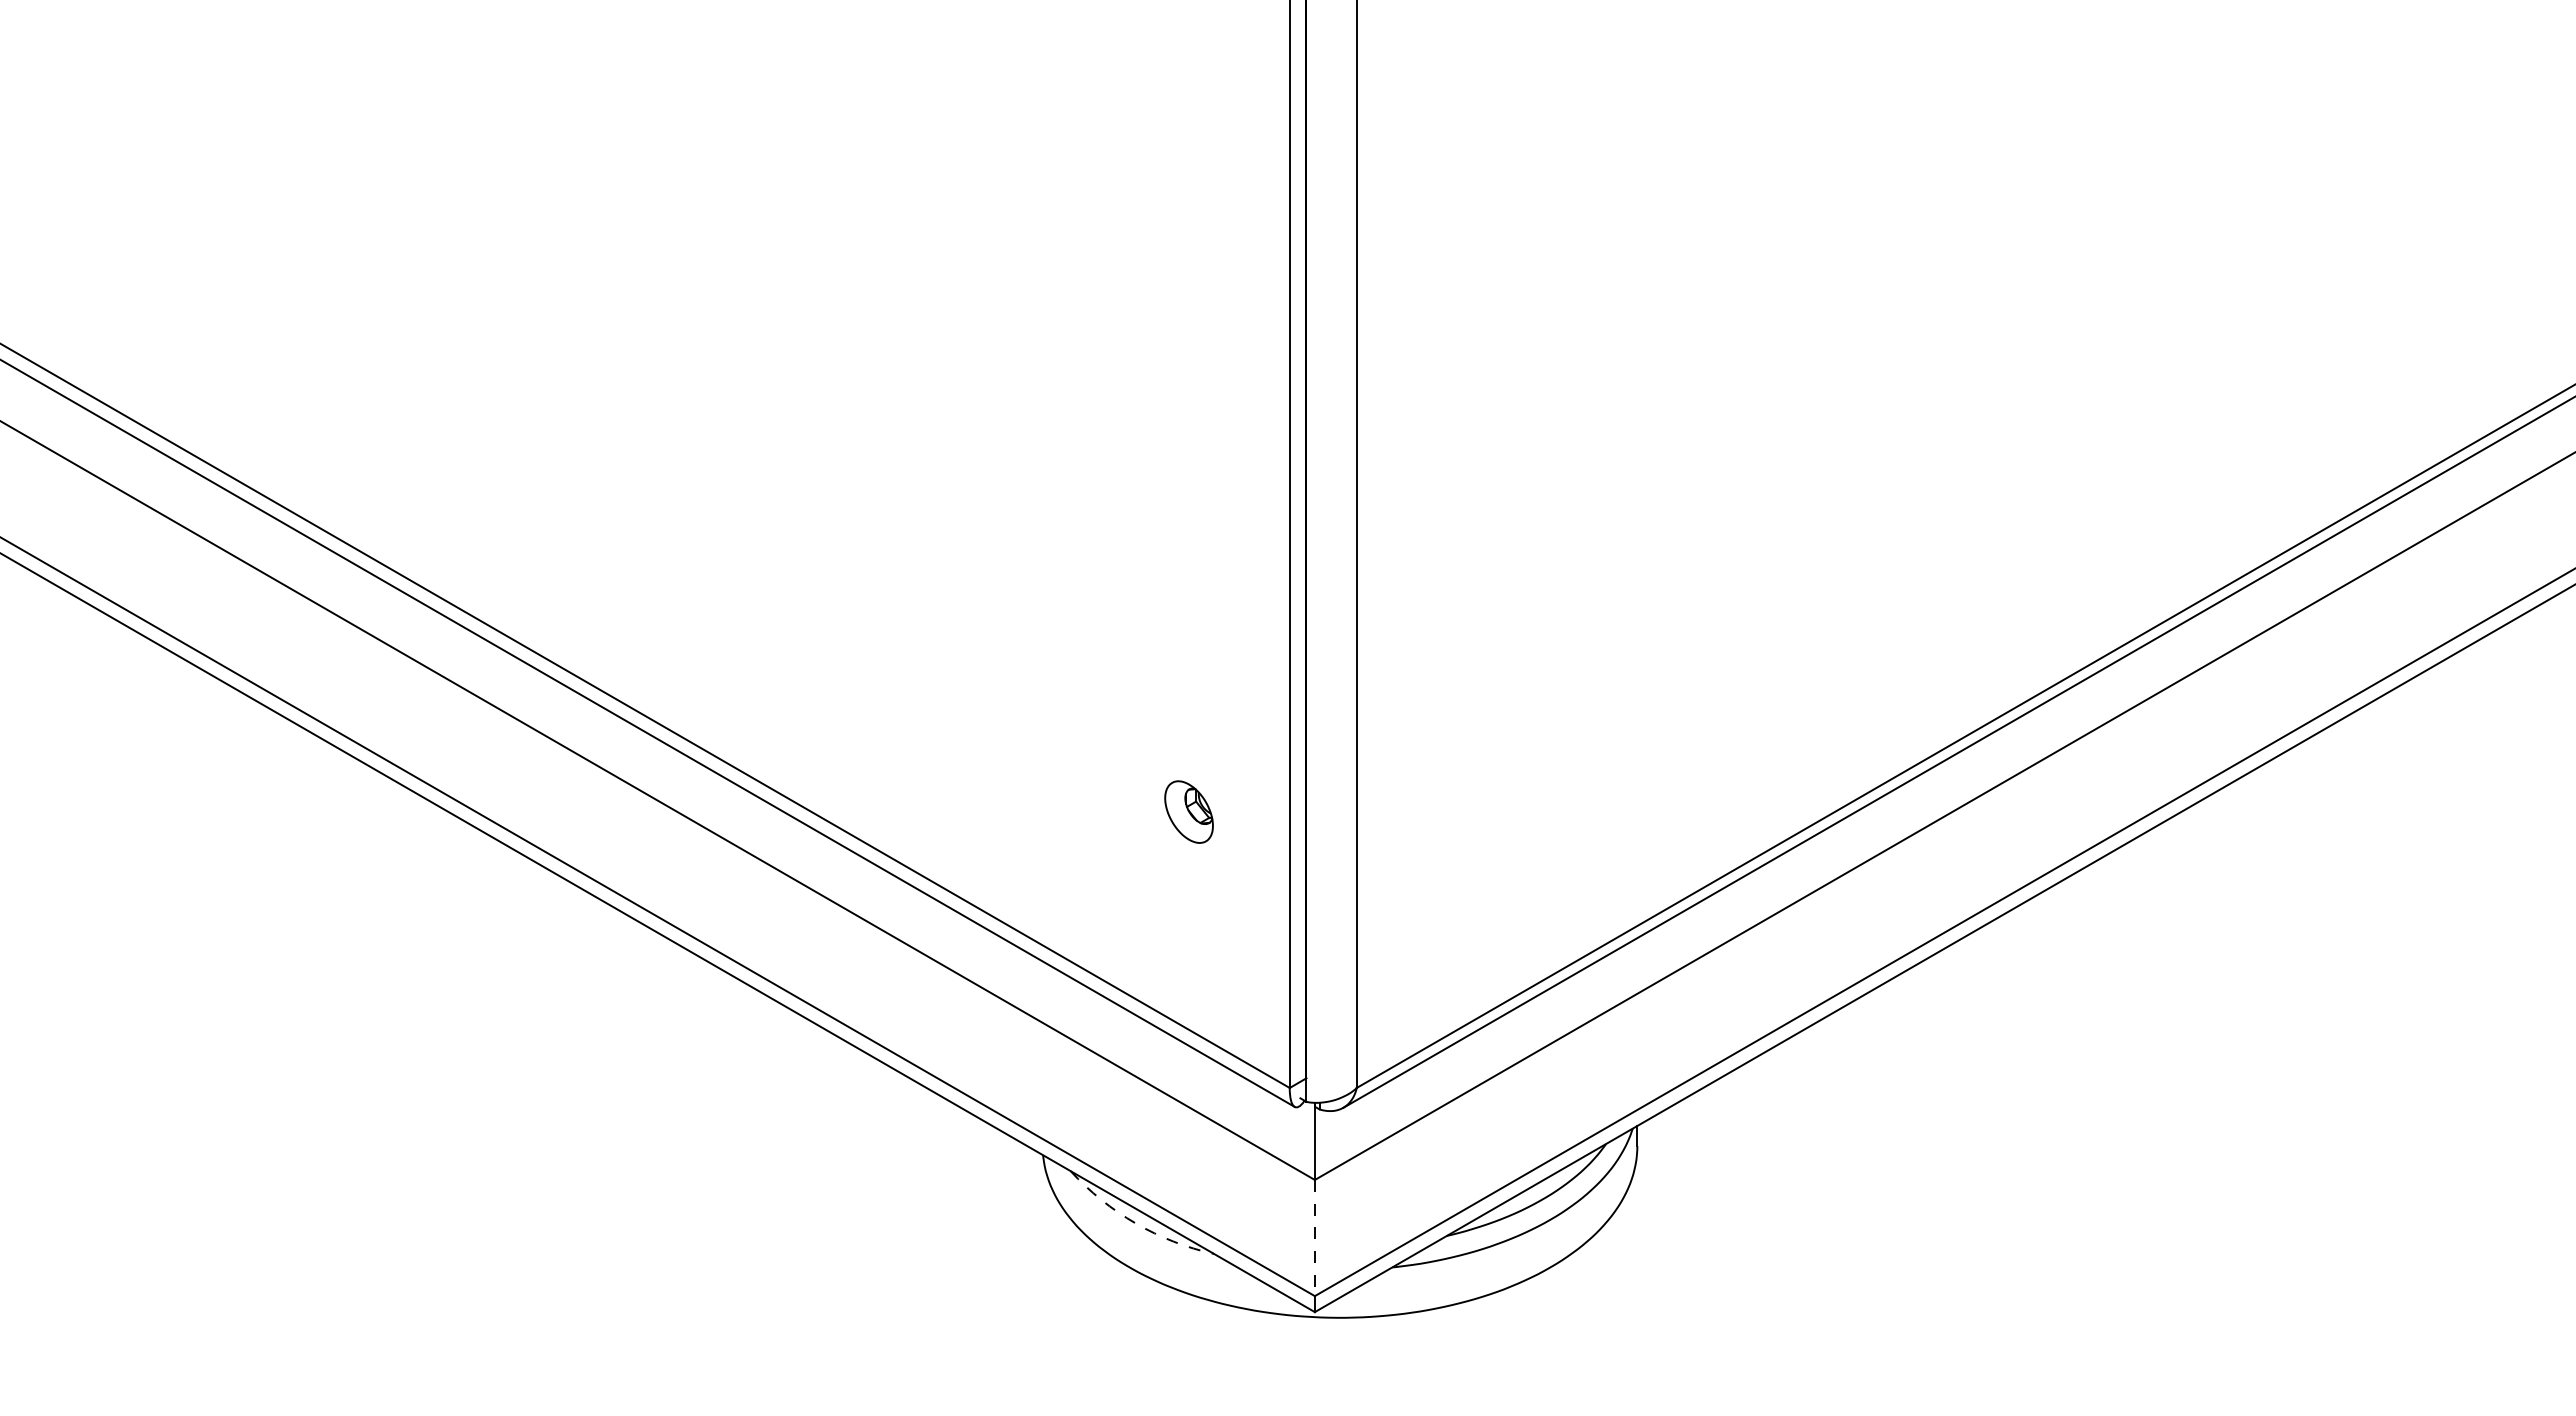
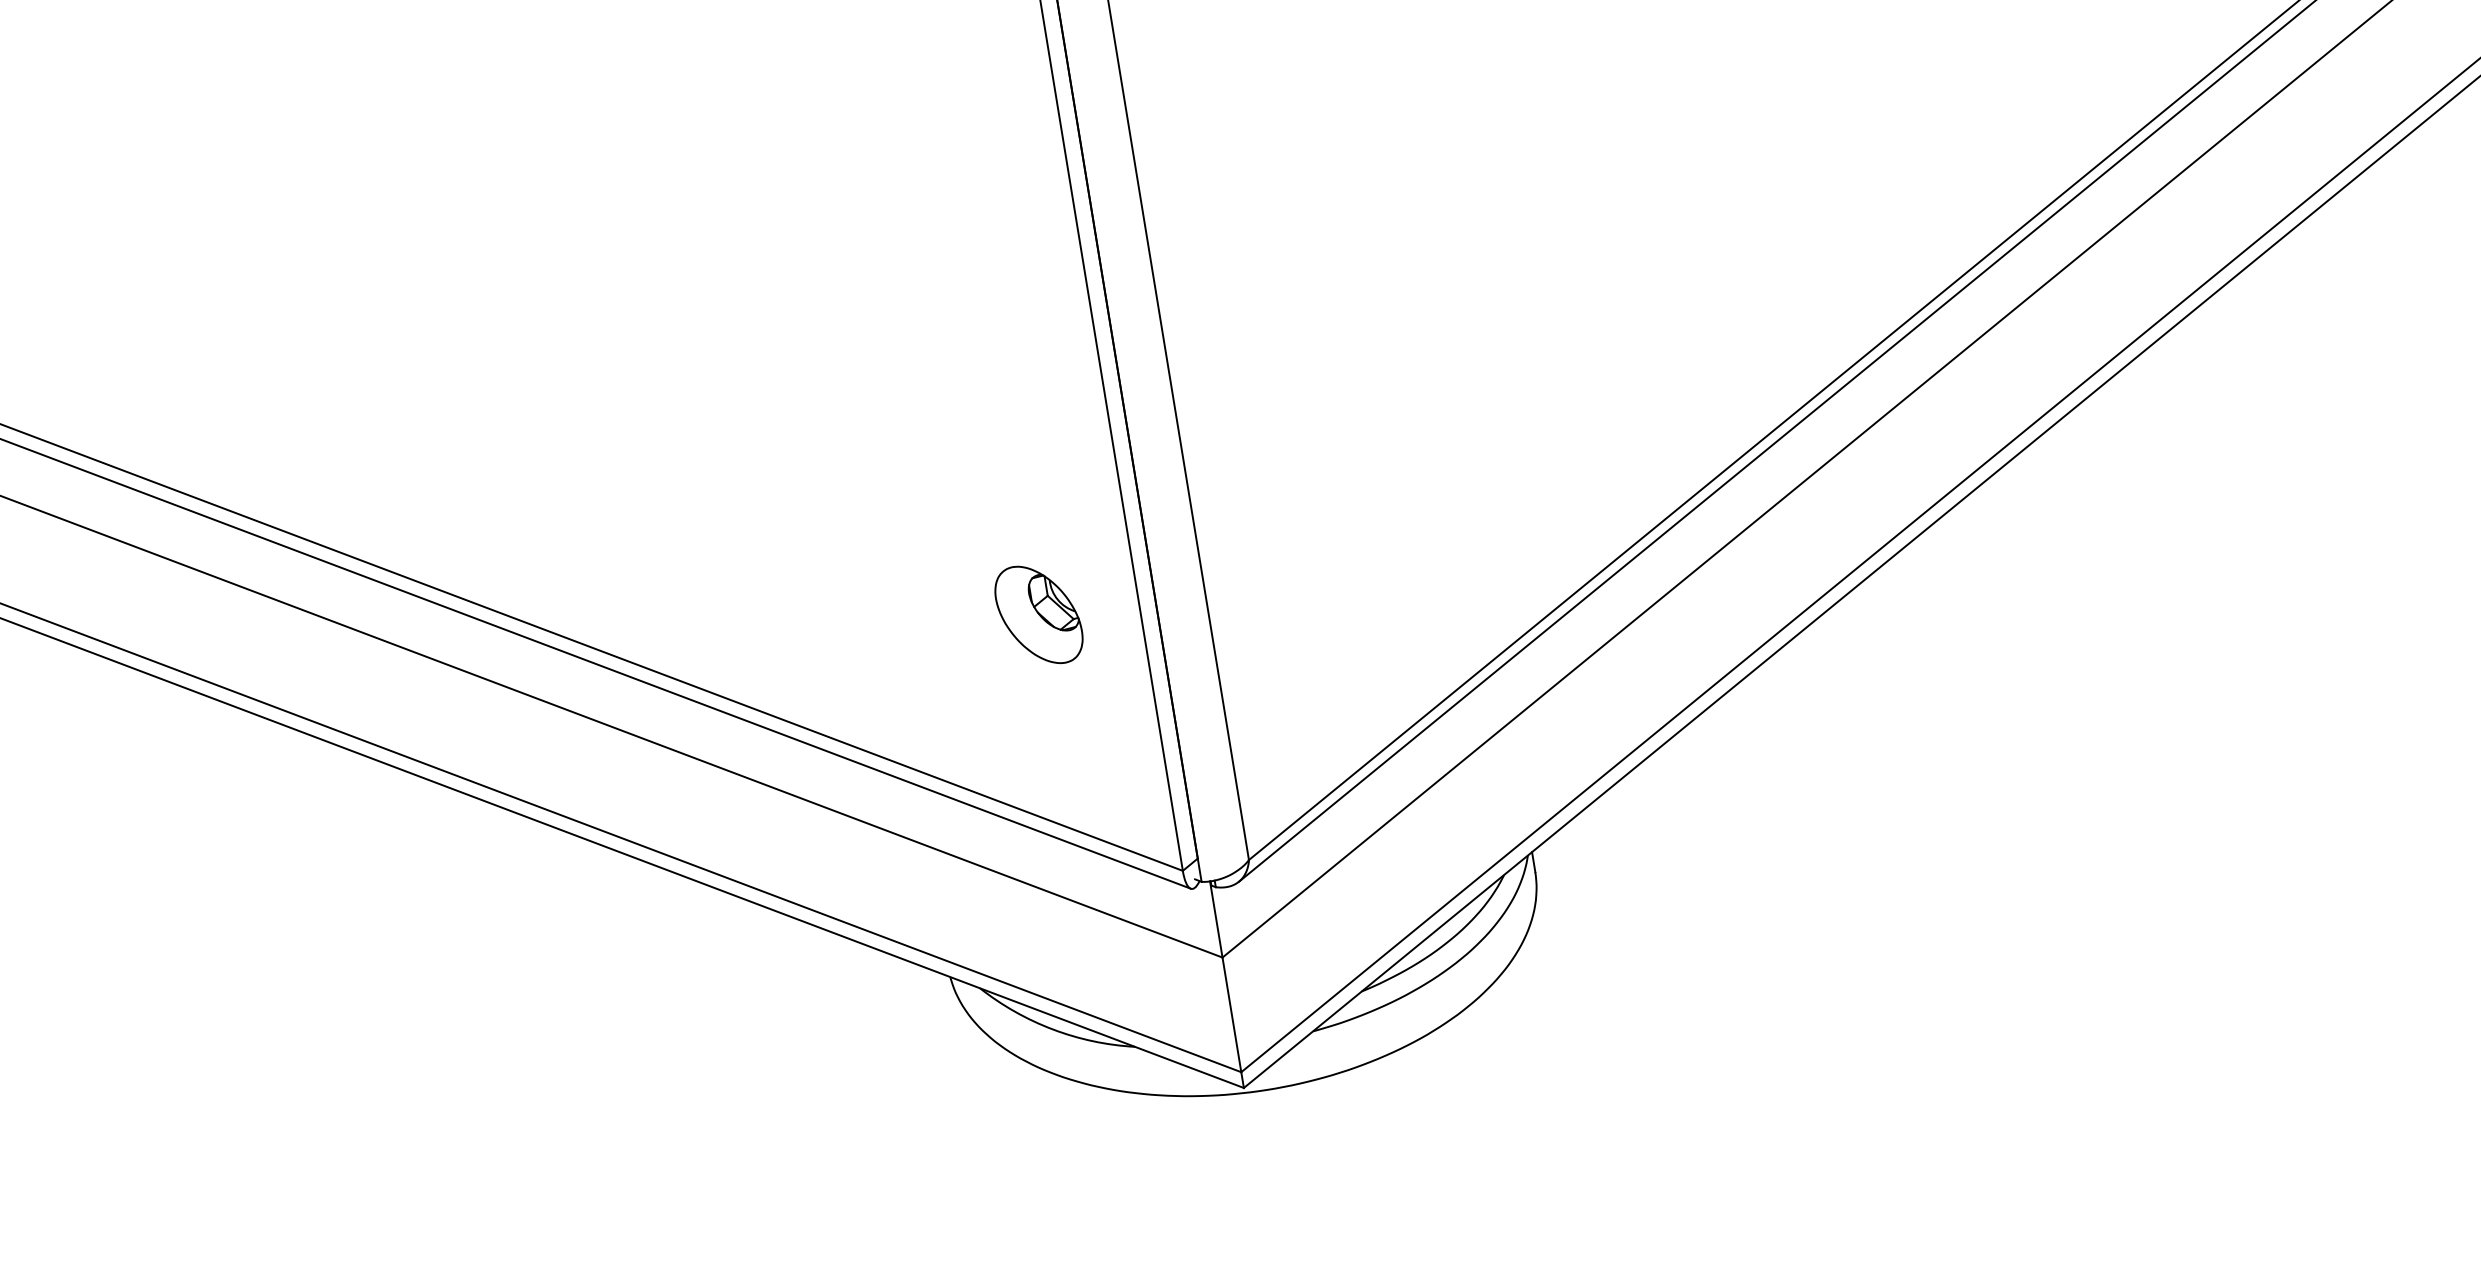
part: (1188, 811) -> (1038, 614), size x1.67
arc: (1135, 1223) -> (1052, 1029), dashed -> solid
line: (1314, 1238) -> (1231, 1015), dashed -> solid

